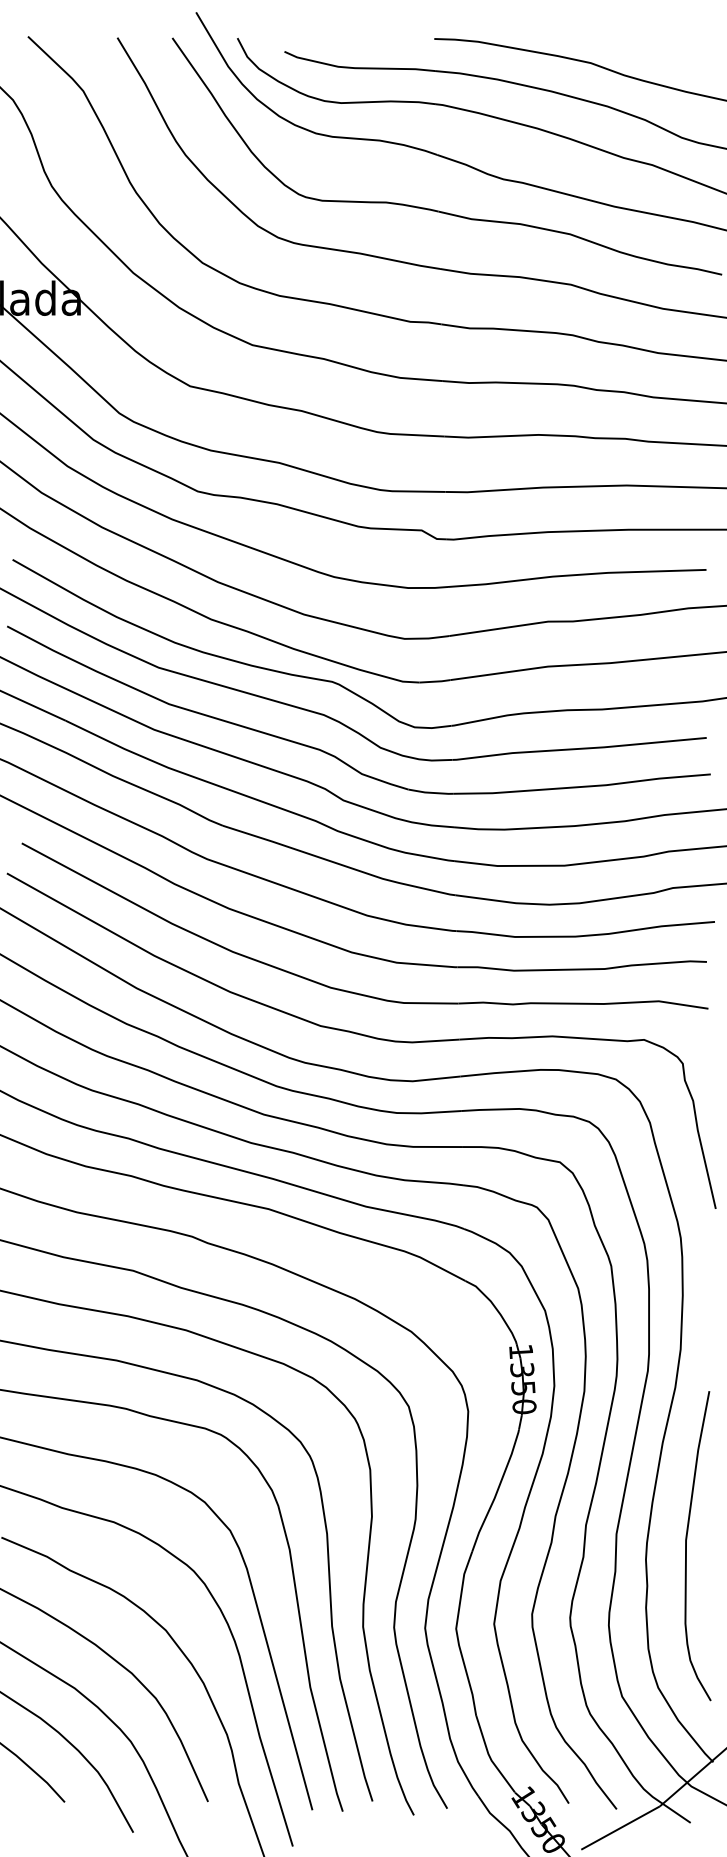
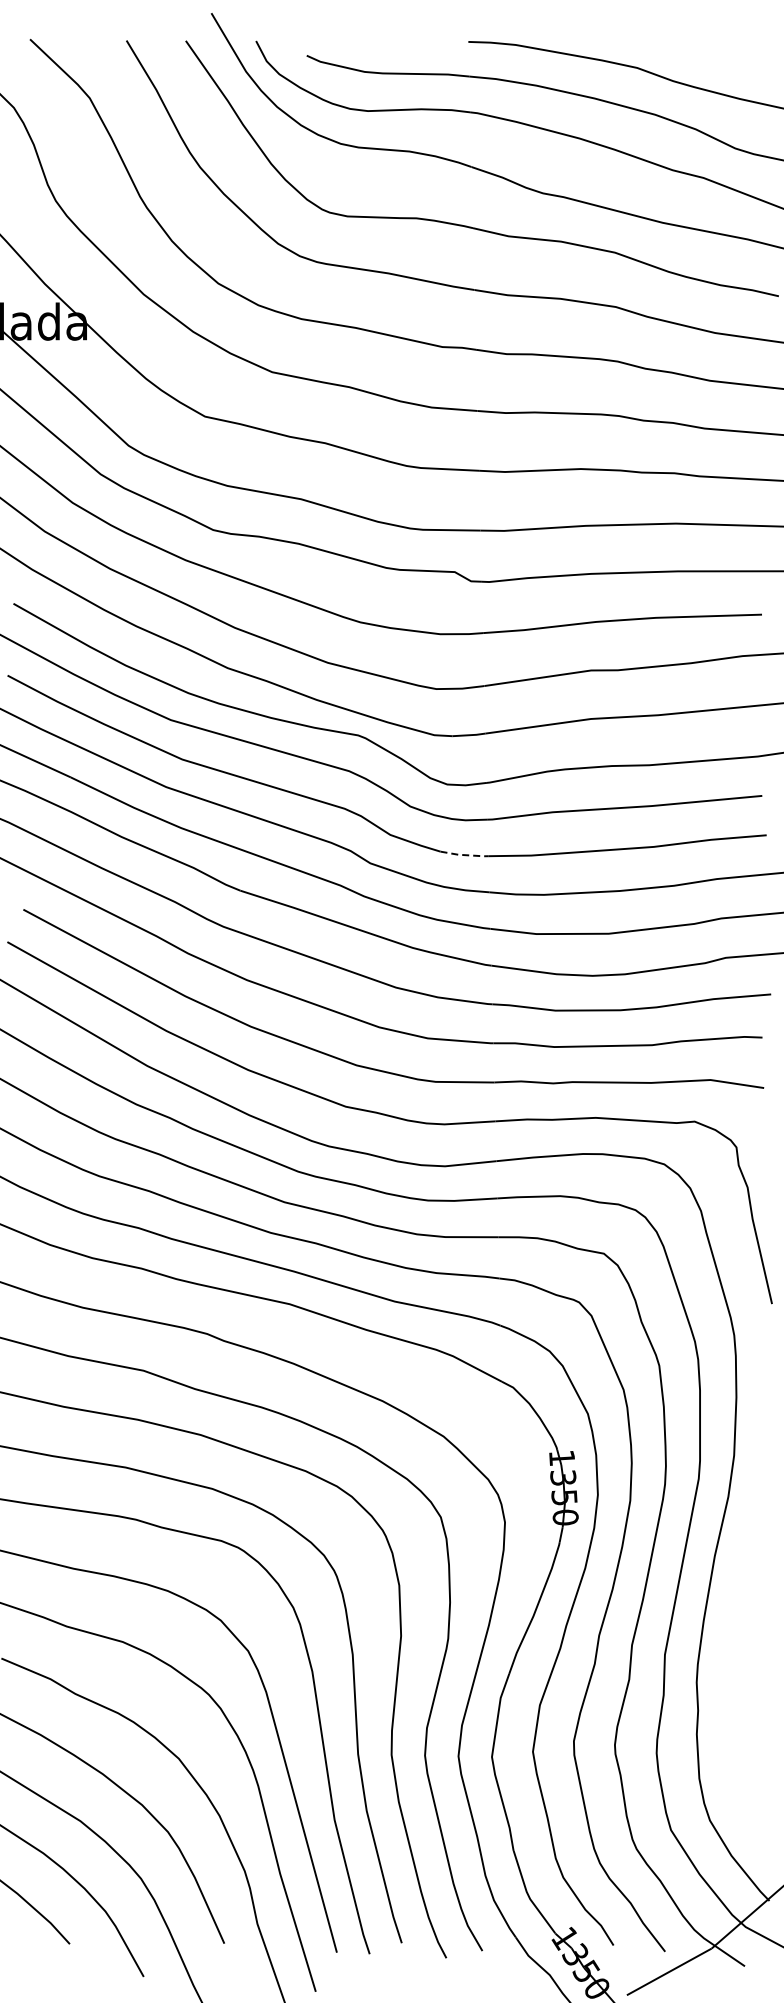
line: (431, 793) -> (465, 855), solid -> dashed
curve: (686, 1545) -> (740, 1667), removed

